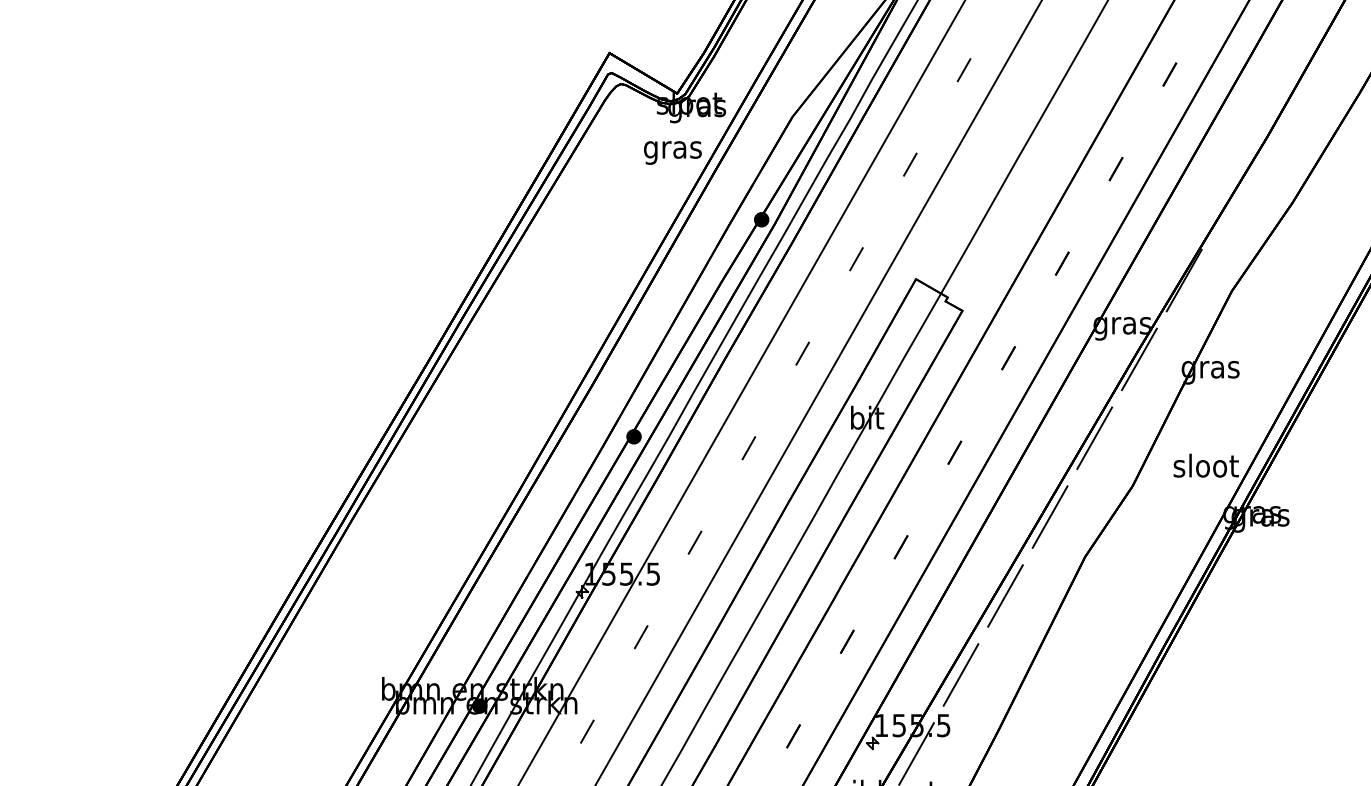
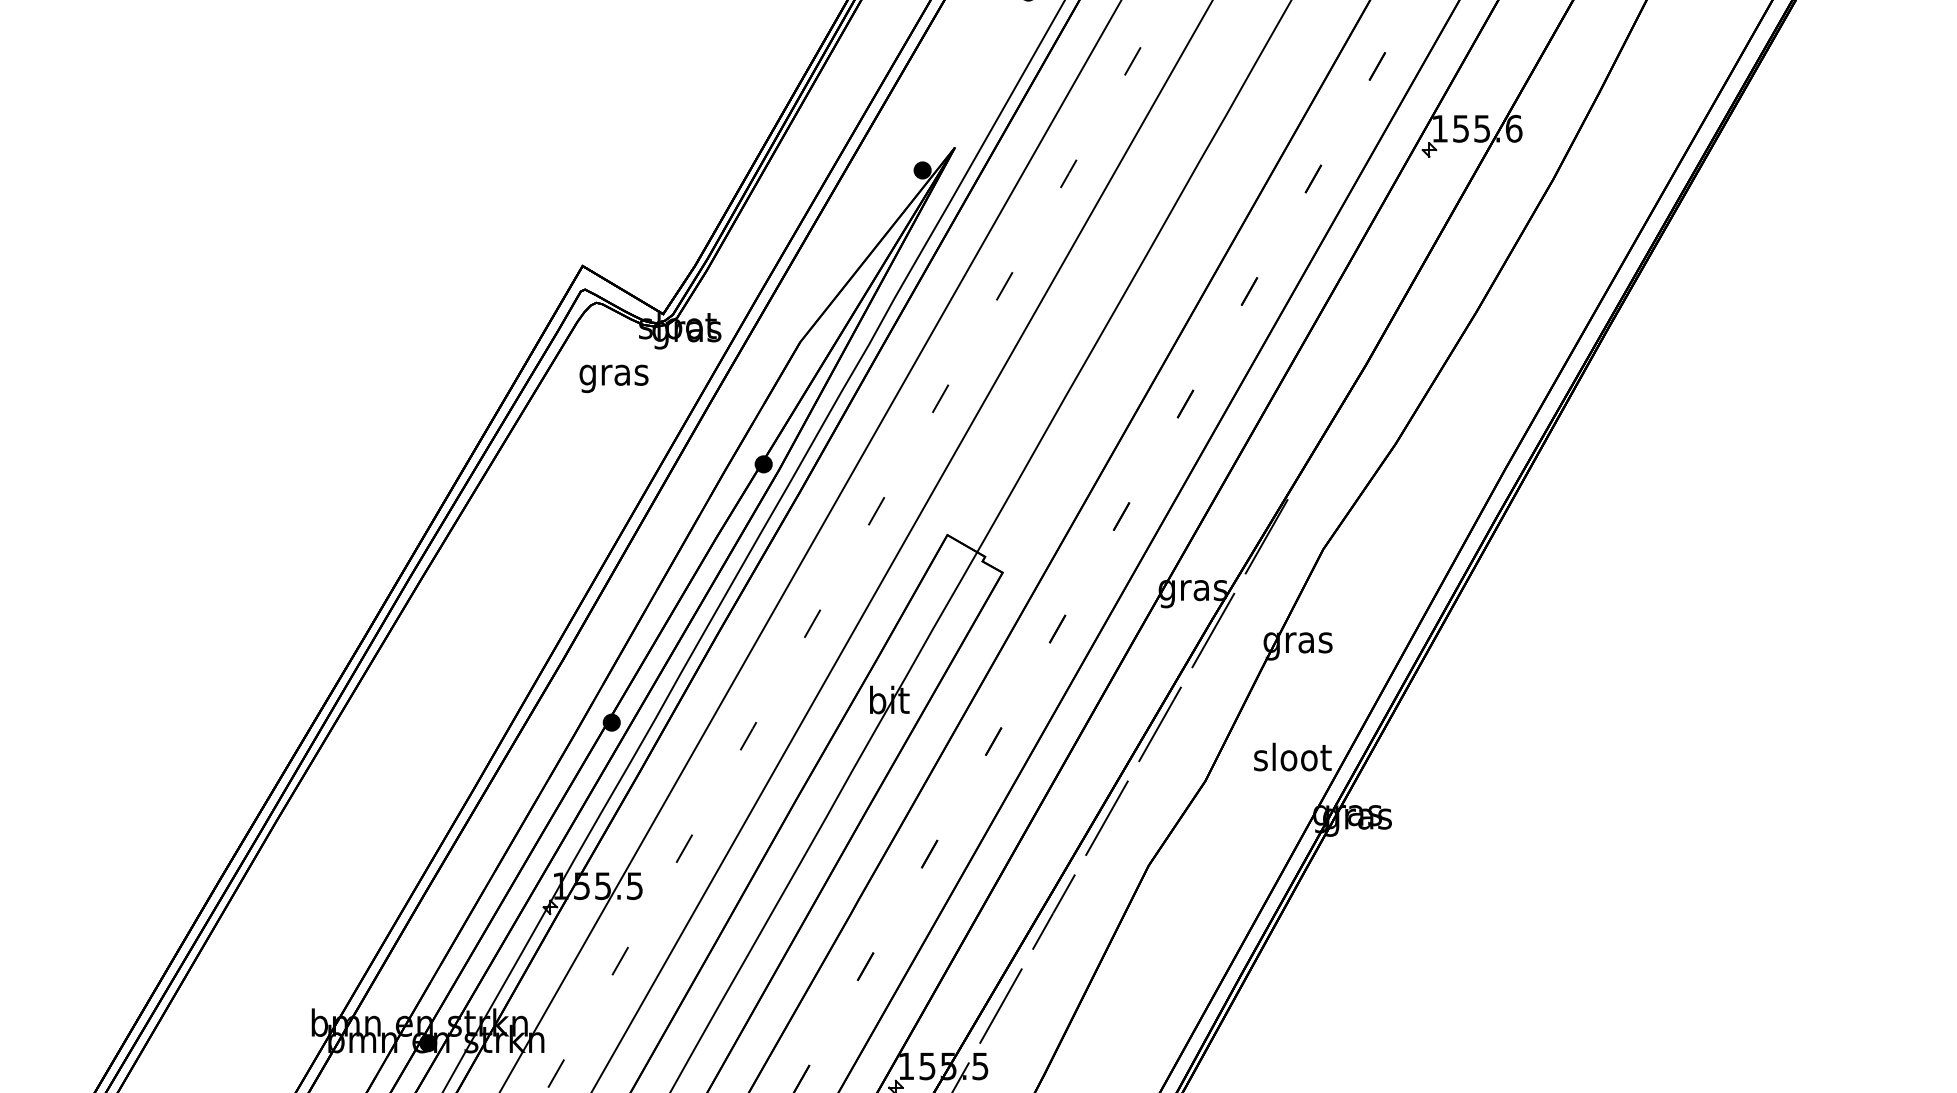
text: (672, 152) -> (613, 378), moved

